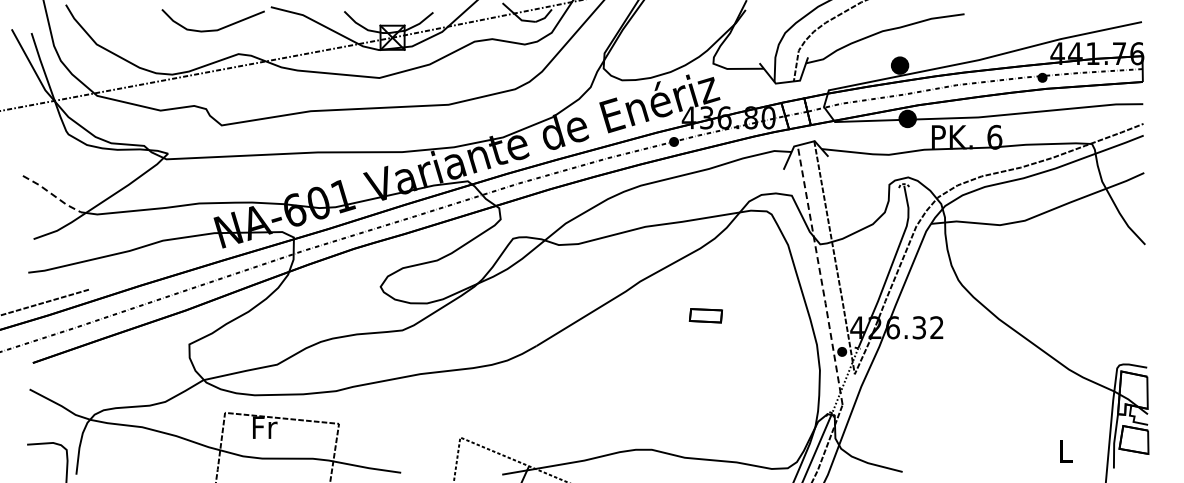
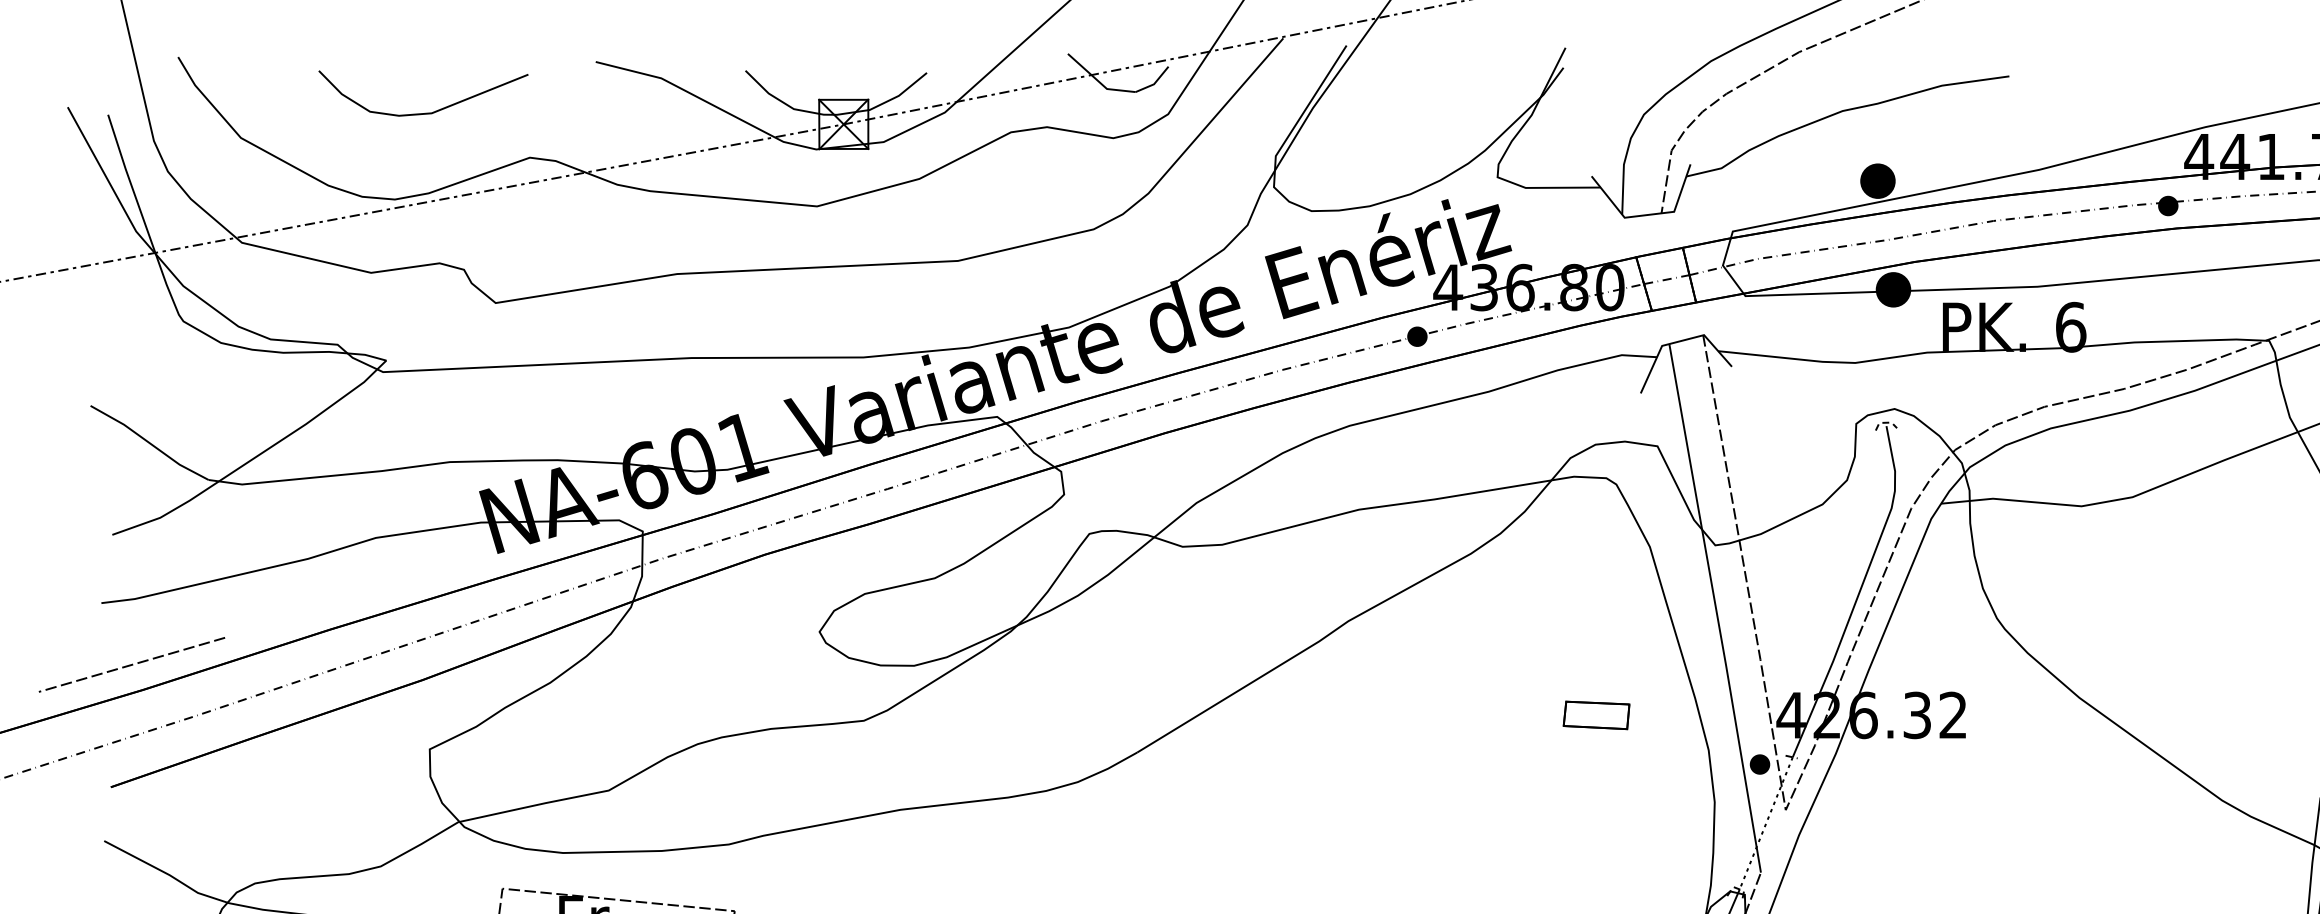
curve: (212, 29) -> (421, 111), moved
line: (52, 194) -> (150, 443), dashed -> solid
line: (820, 274) -> (1715, 606), dashed -> solid
part: (705, 315) -> (1595, 714), moved

